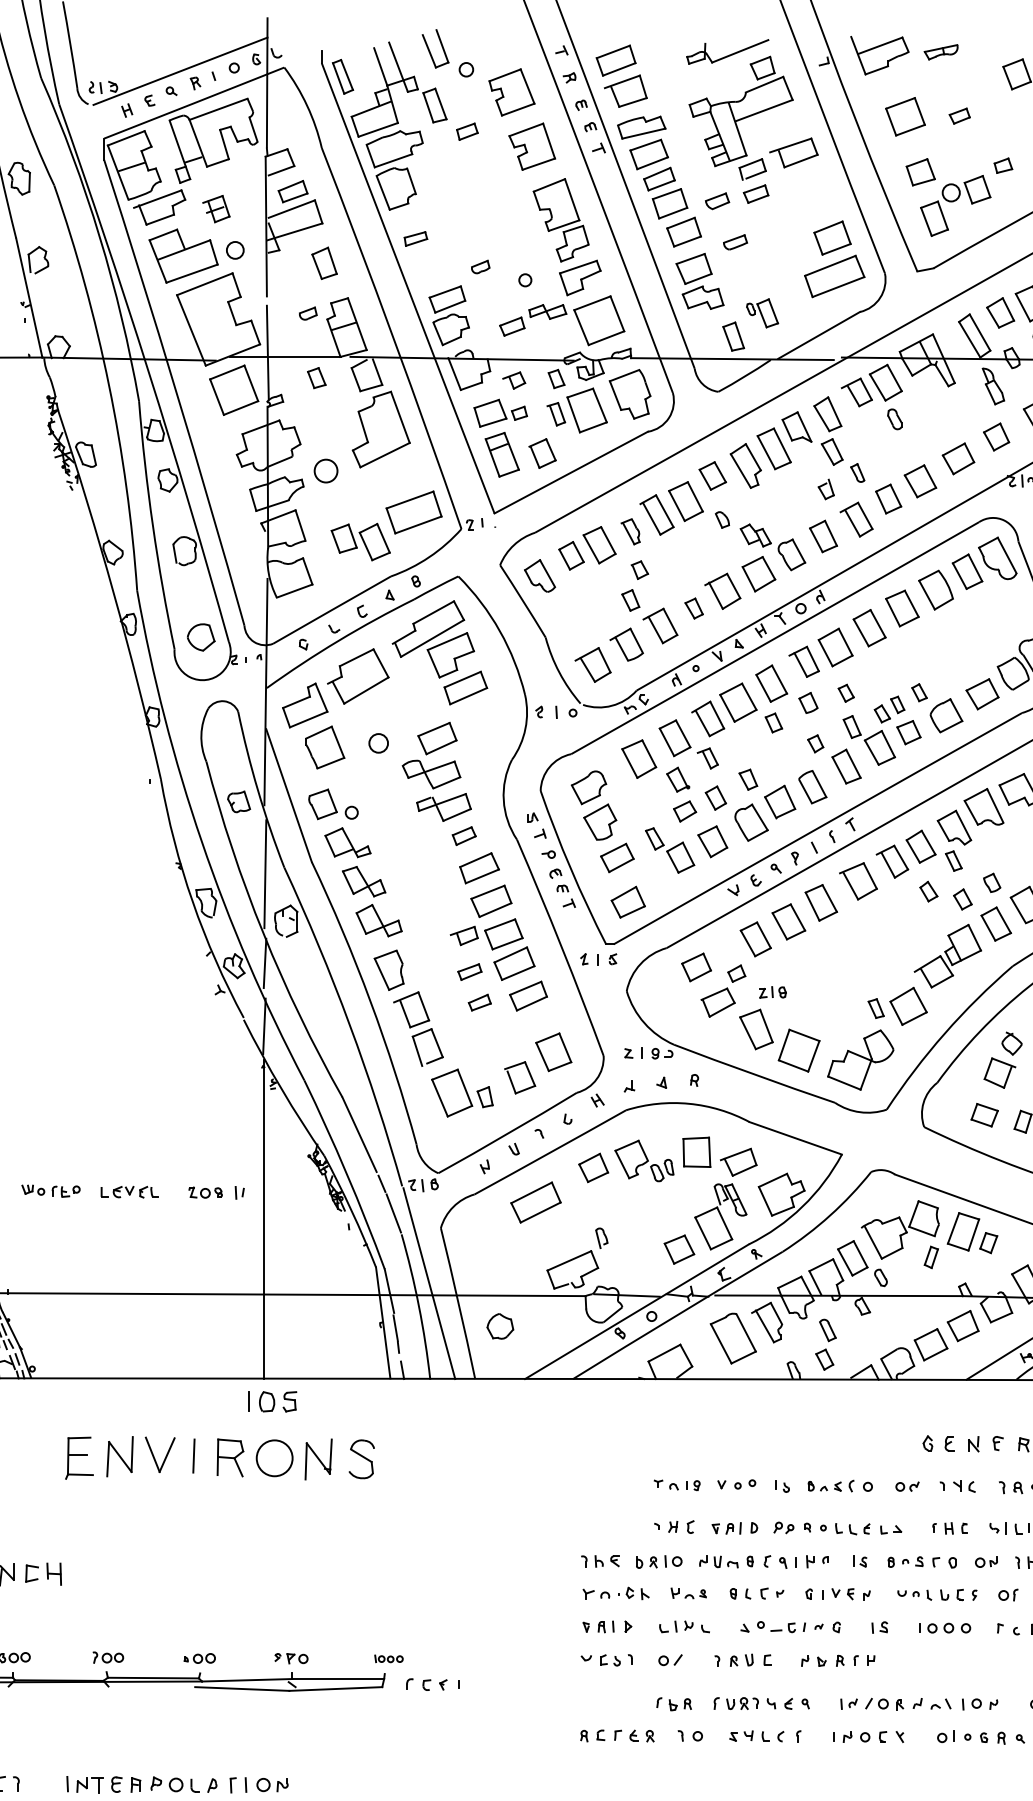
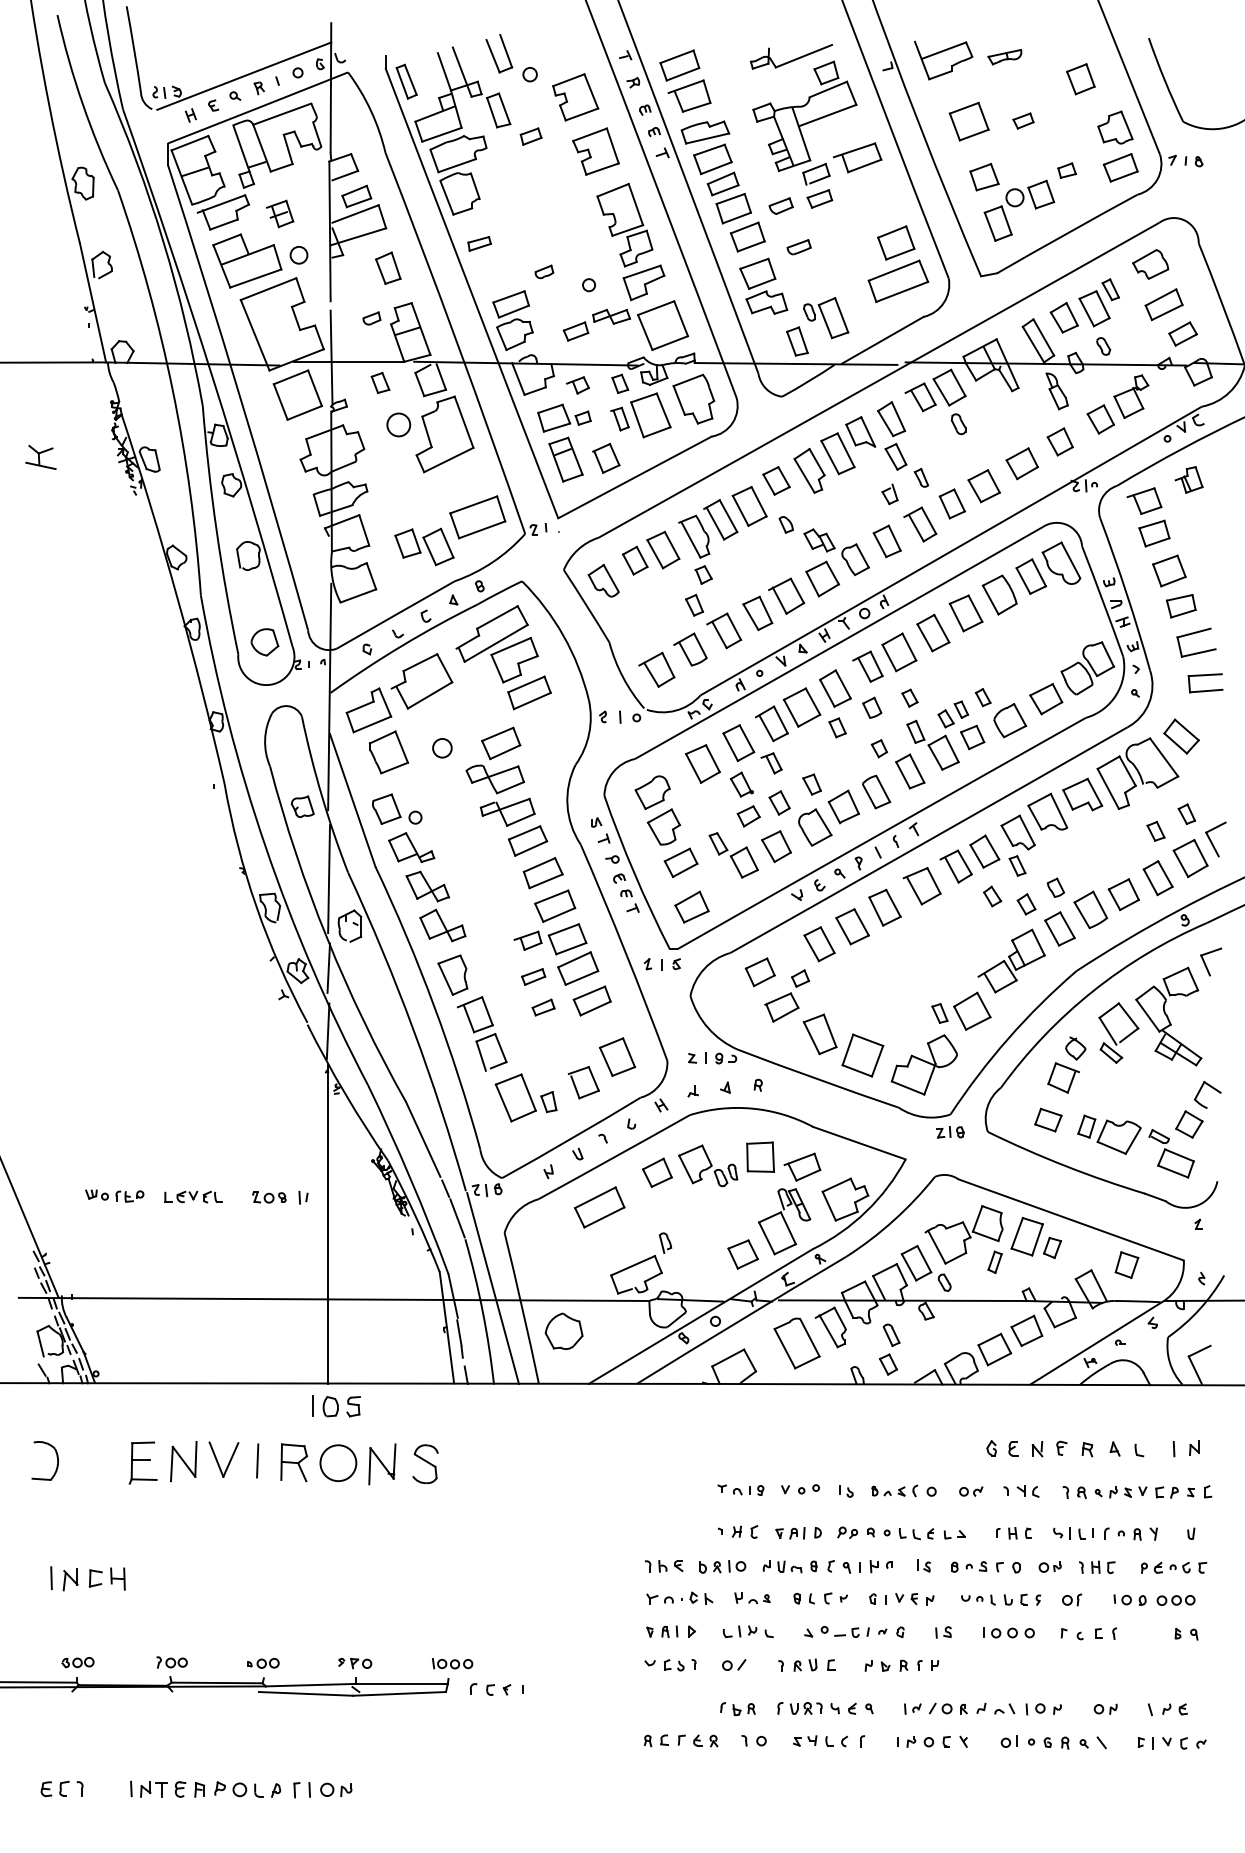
part: (762, 313) -> (826, 318), size x1.43
circle: (325, 470) -> (398, 424), moved
part: (630, 531) -> (694, 536), size x1.67
part: (693, 608) -> (757, 613), size x1.67
part: (463, 835) -> (527, 840), size x1.67
part: (772, 992) -> (950, 1132), moved
part: (499, 1325) -> (563, 1330), size x1.43
part: (388, 1658) -> (452, 1663), size x1.43

